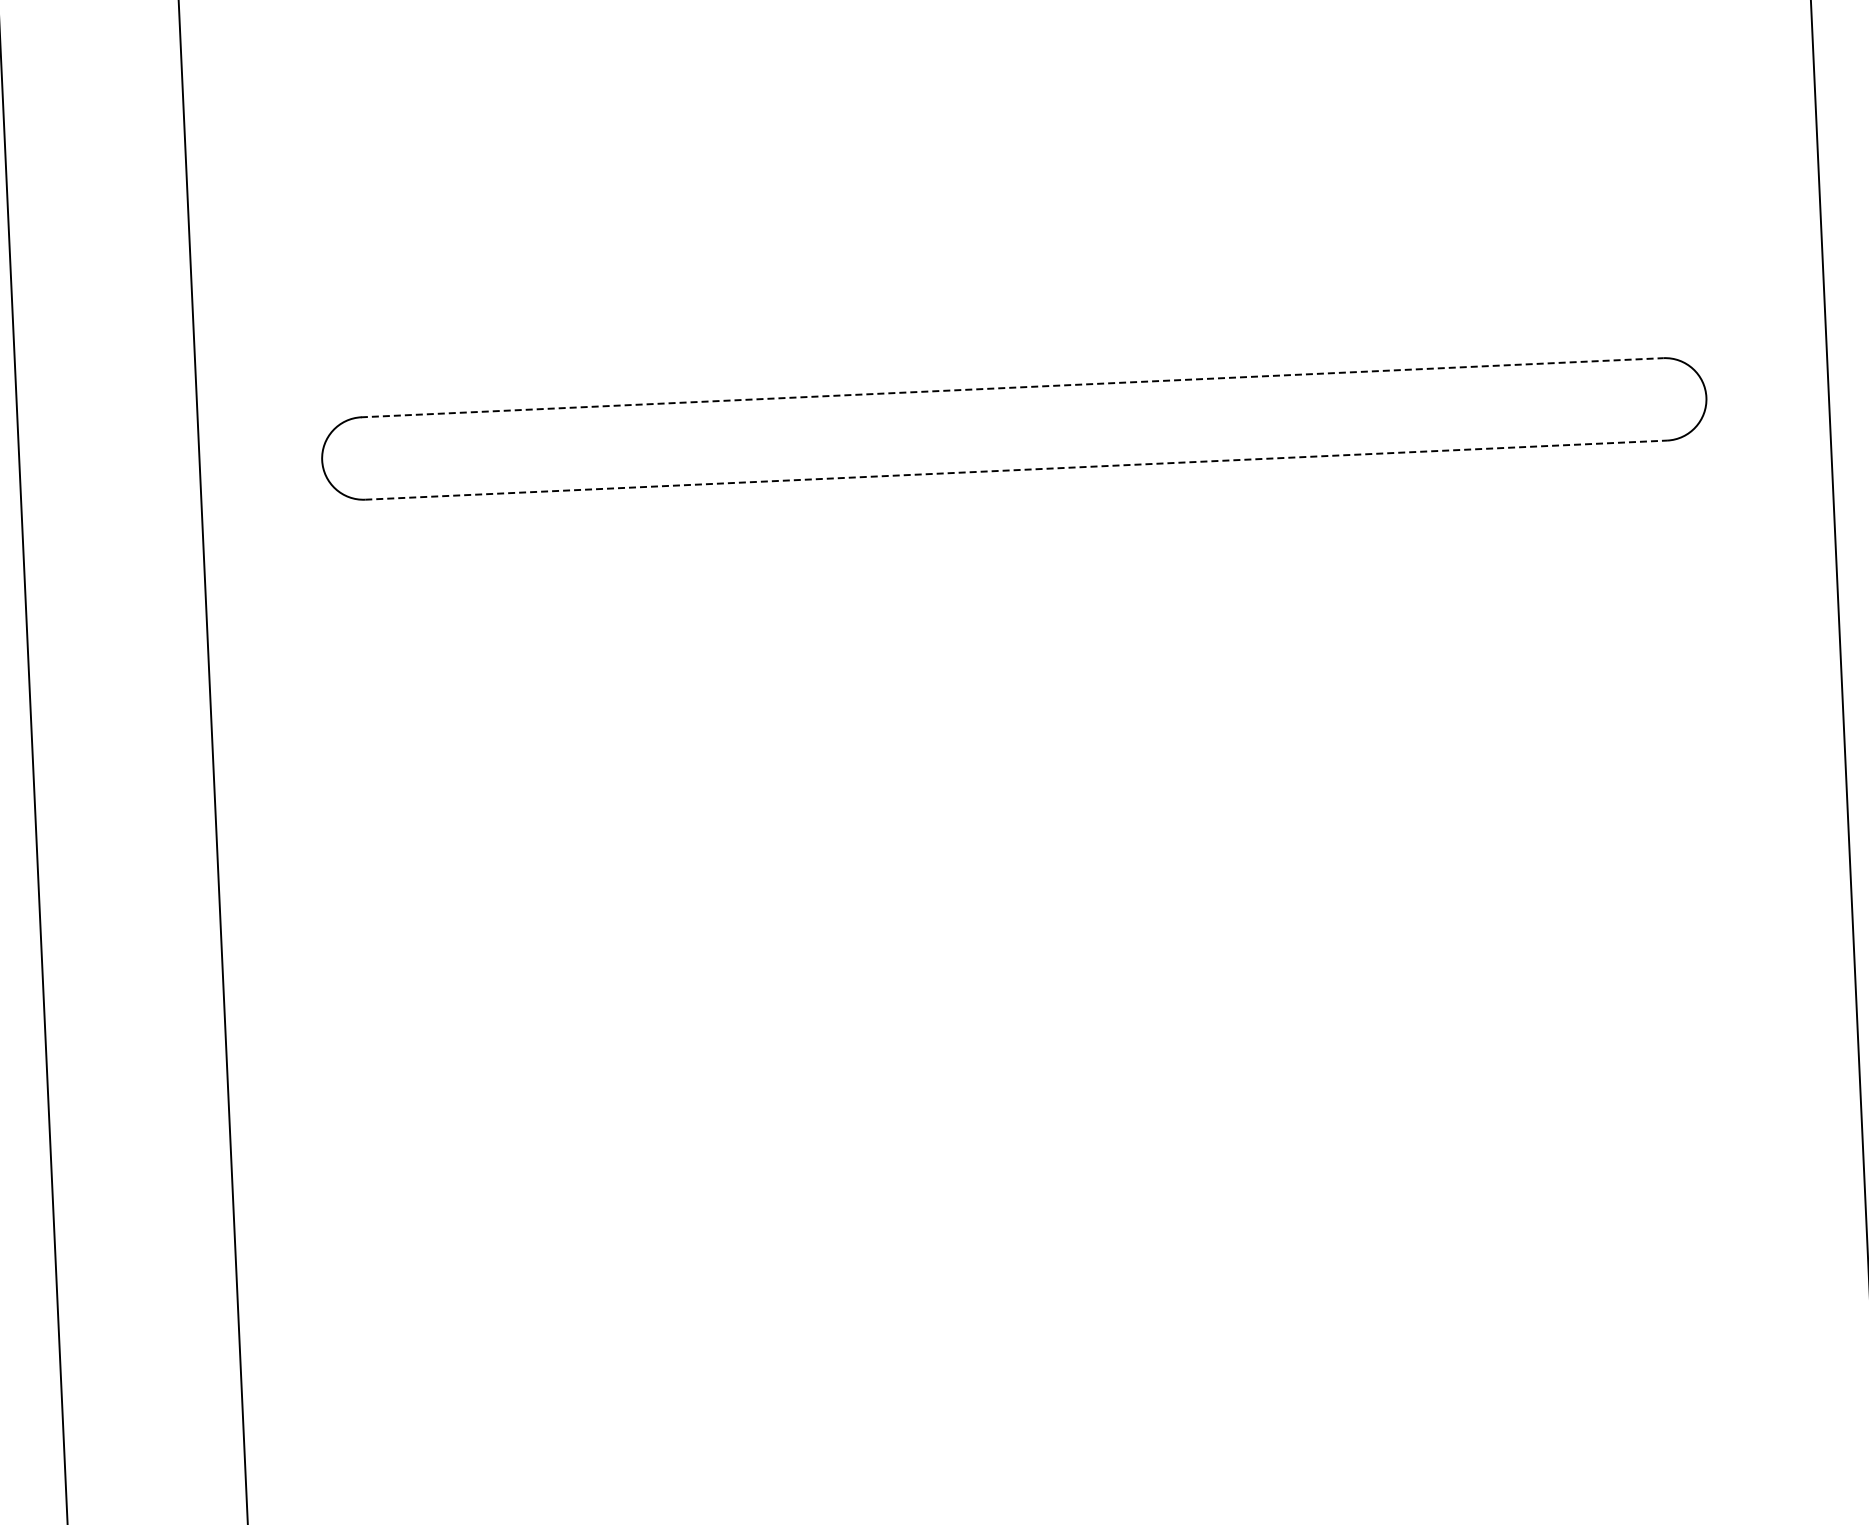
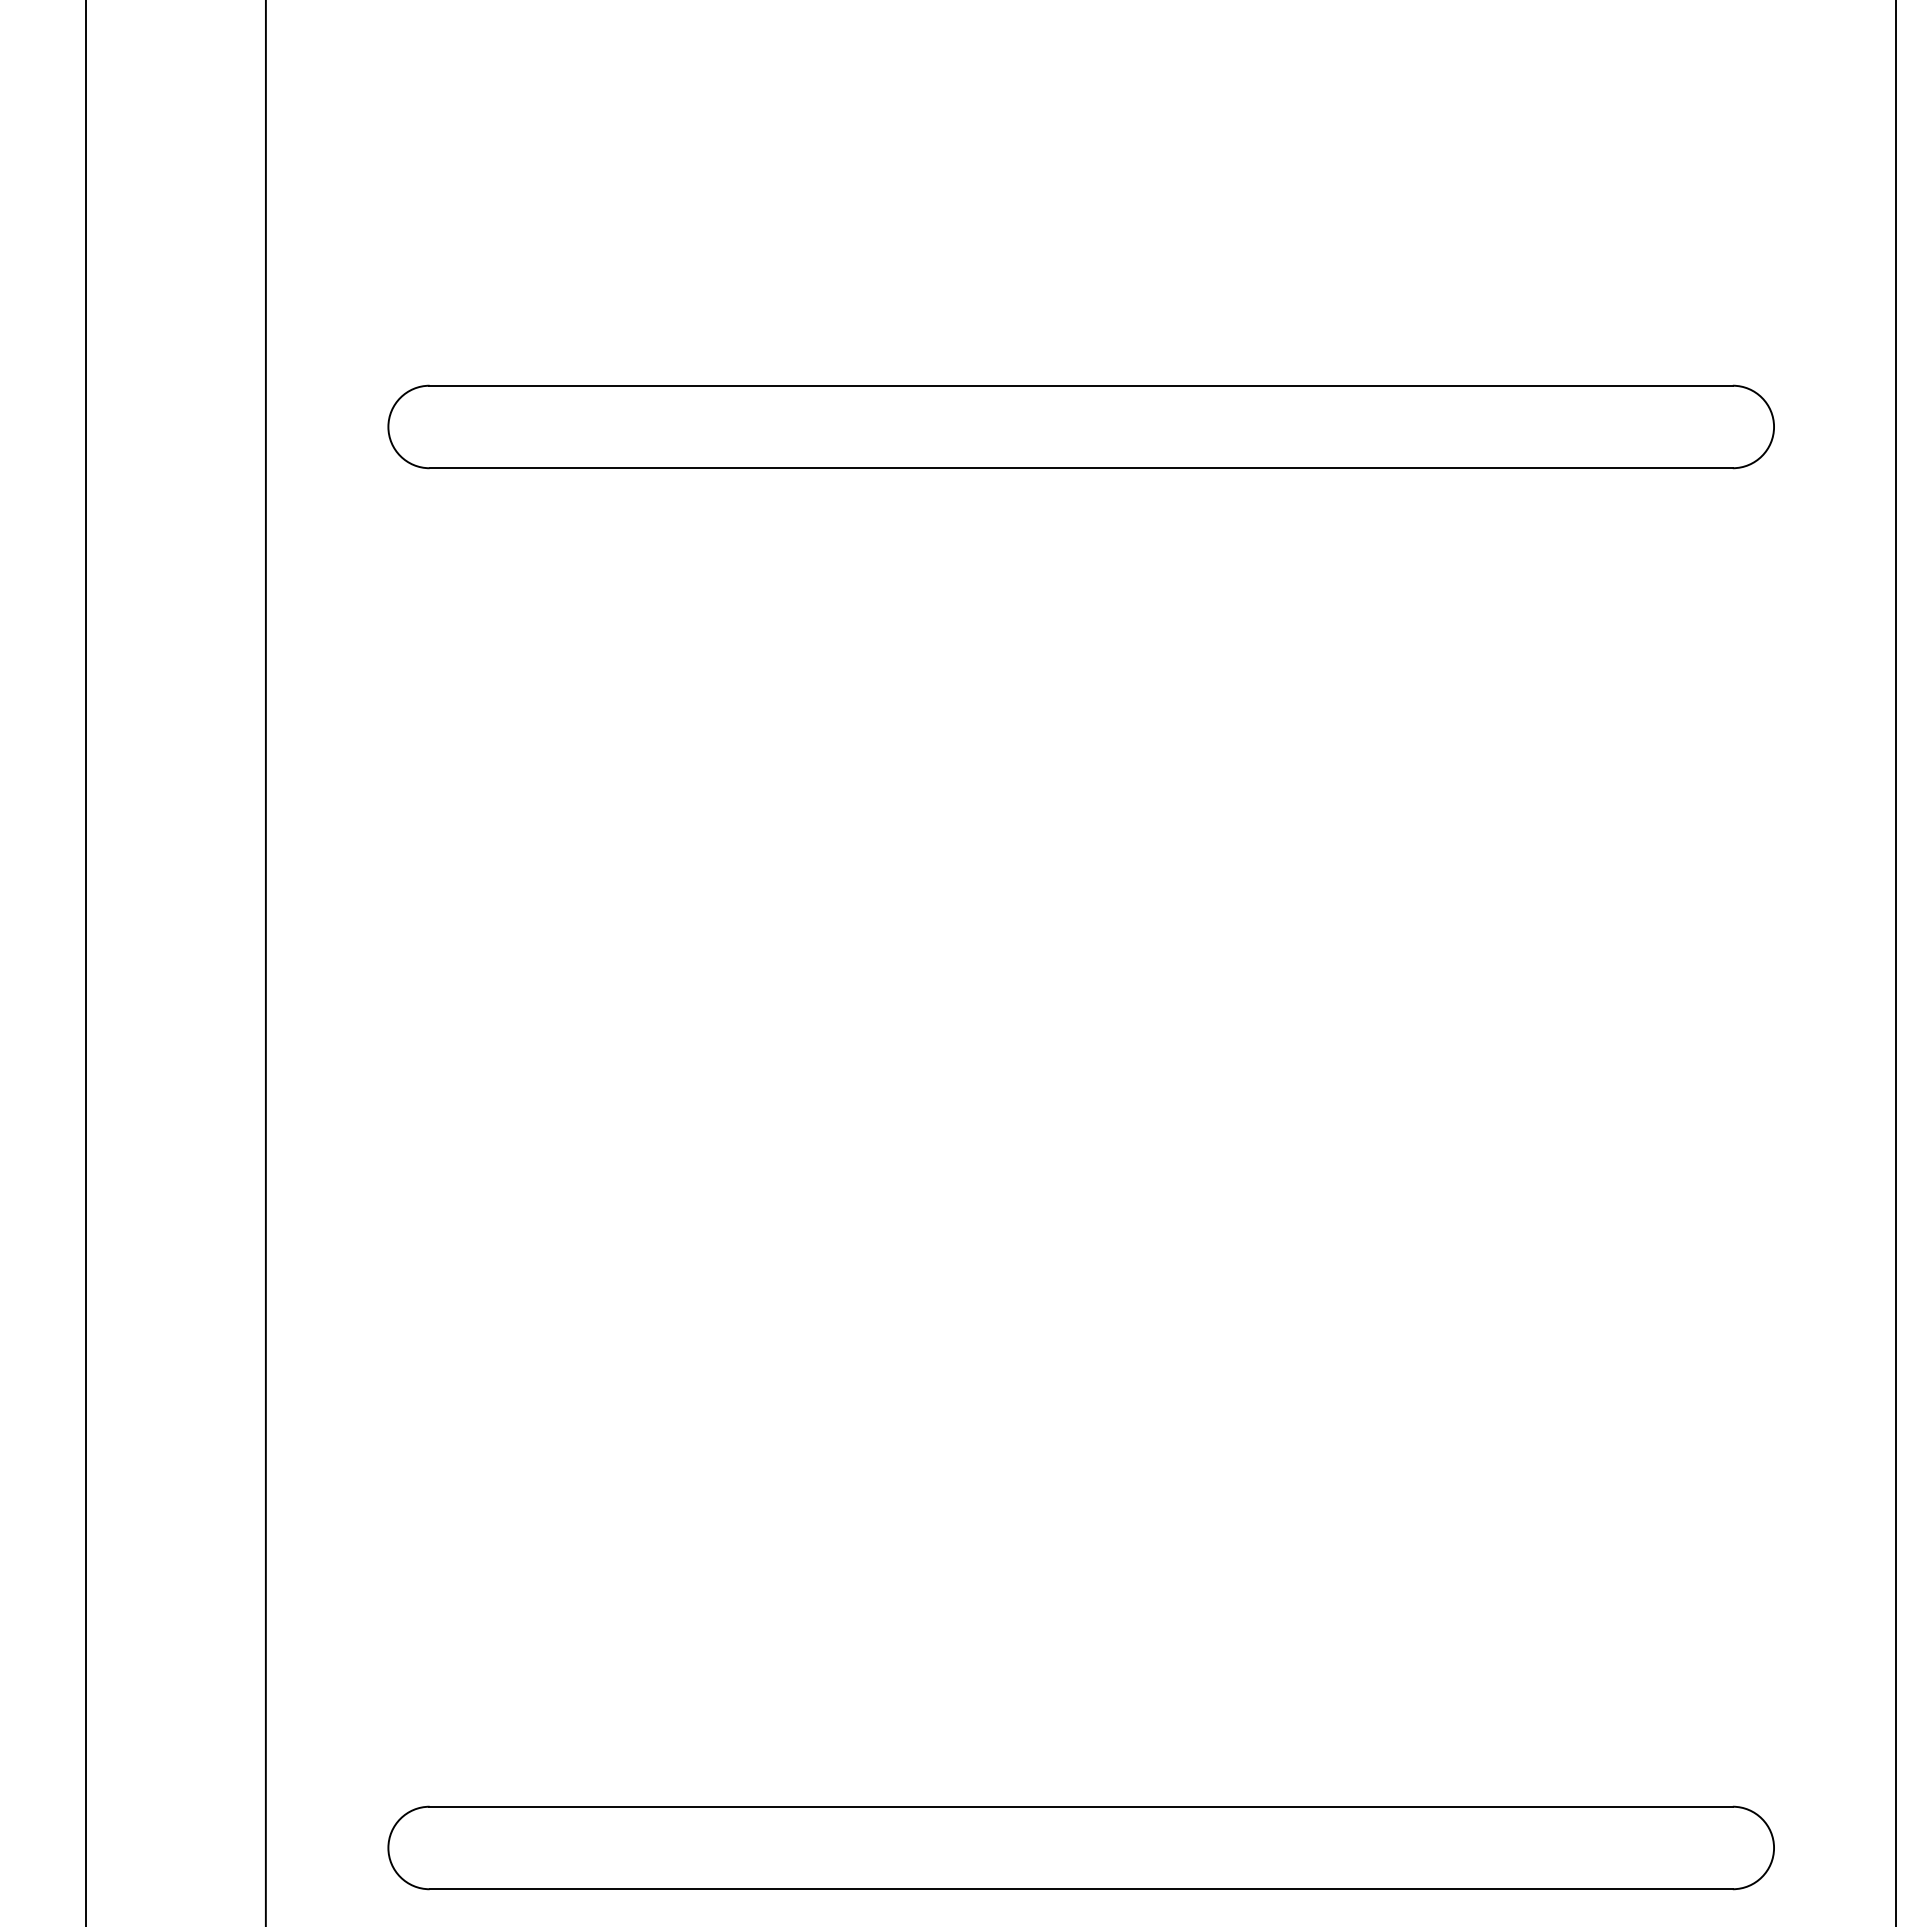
line: (1011, 387) -> (1080, 385), dashed -> solid
line: (1016, 470) -> (1081, 468), dashed -> solid

